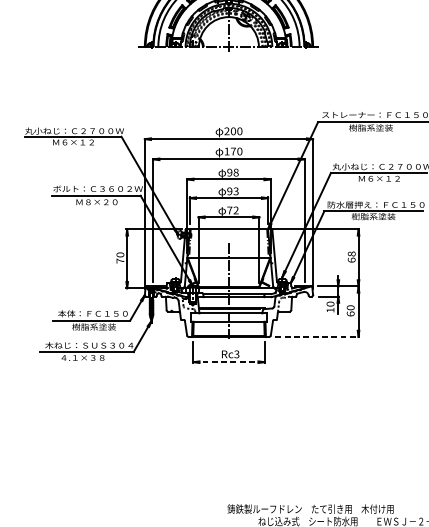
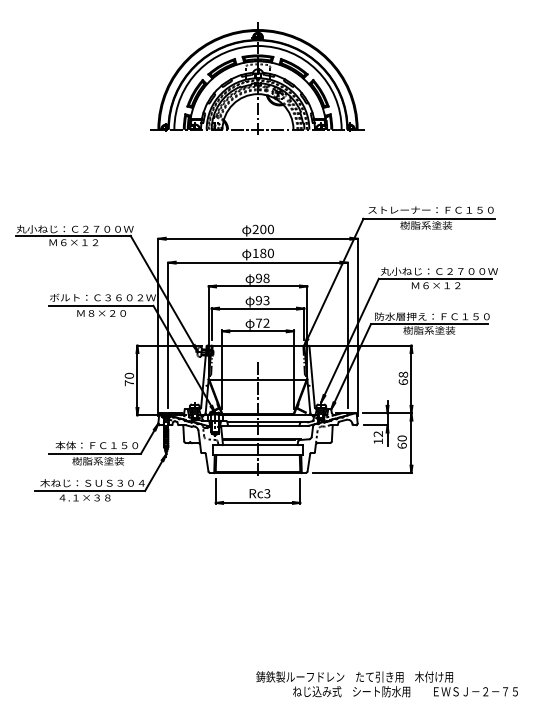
text: (233, 151) -> (263, 253), 170 -> 180
text: (329, 304) -> (377, 434), 10 -> 12
line: (317, 337) -> (362, 473), dashed -> solid
line: (229, 361) -> (258, 502), dashed -> solid

